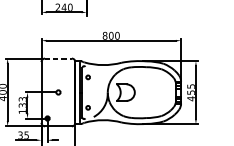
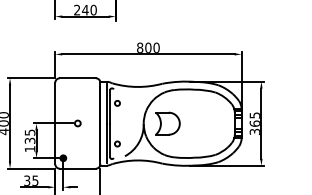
line: (58, 58) -> (77, 78), dashed -> solid
text: (190, 95) -> (254, 127), 455 -> 365
text: (22, 99) -> (29, 132), 133 -> 135

